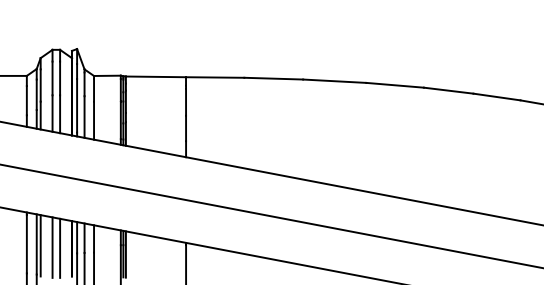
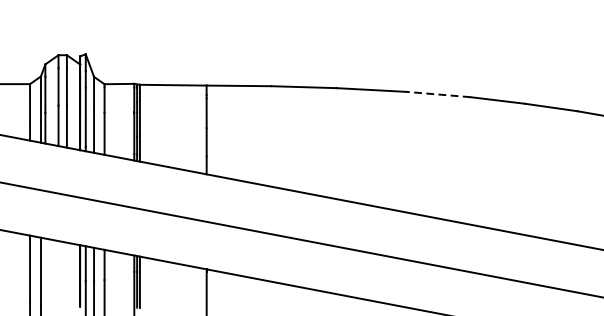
line: (395, 85) -> (439, 94), solid -> dashed
line: (40, 245) -> (45, 272), removed
line: (52, 247) -> (58, 274), removed
line: (60, 247) -> (67, 274), removed

